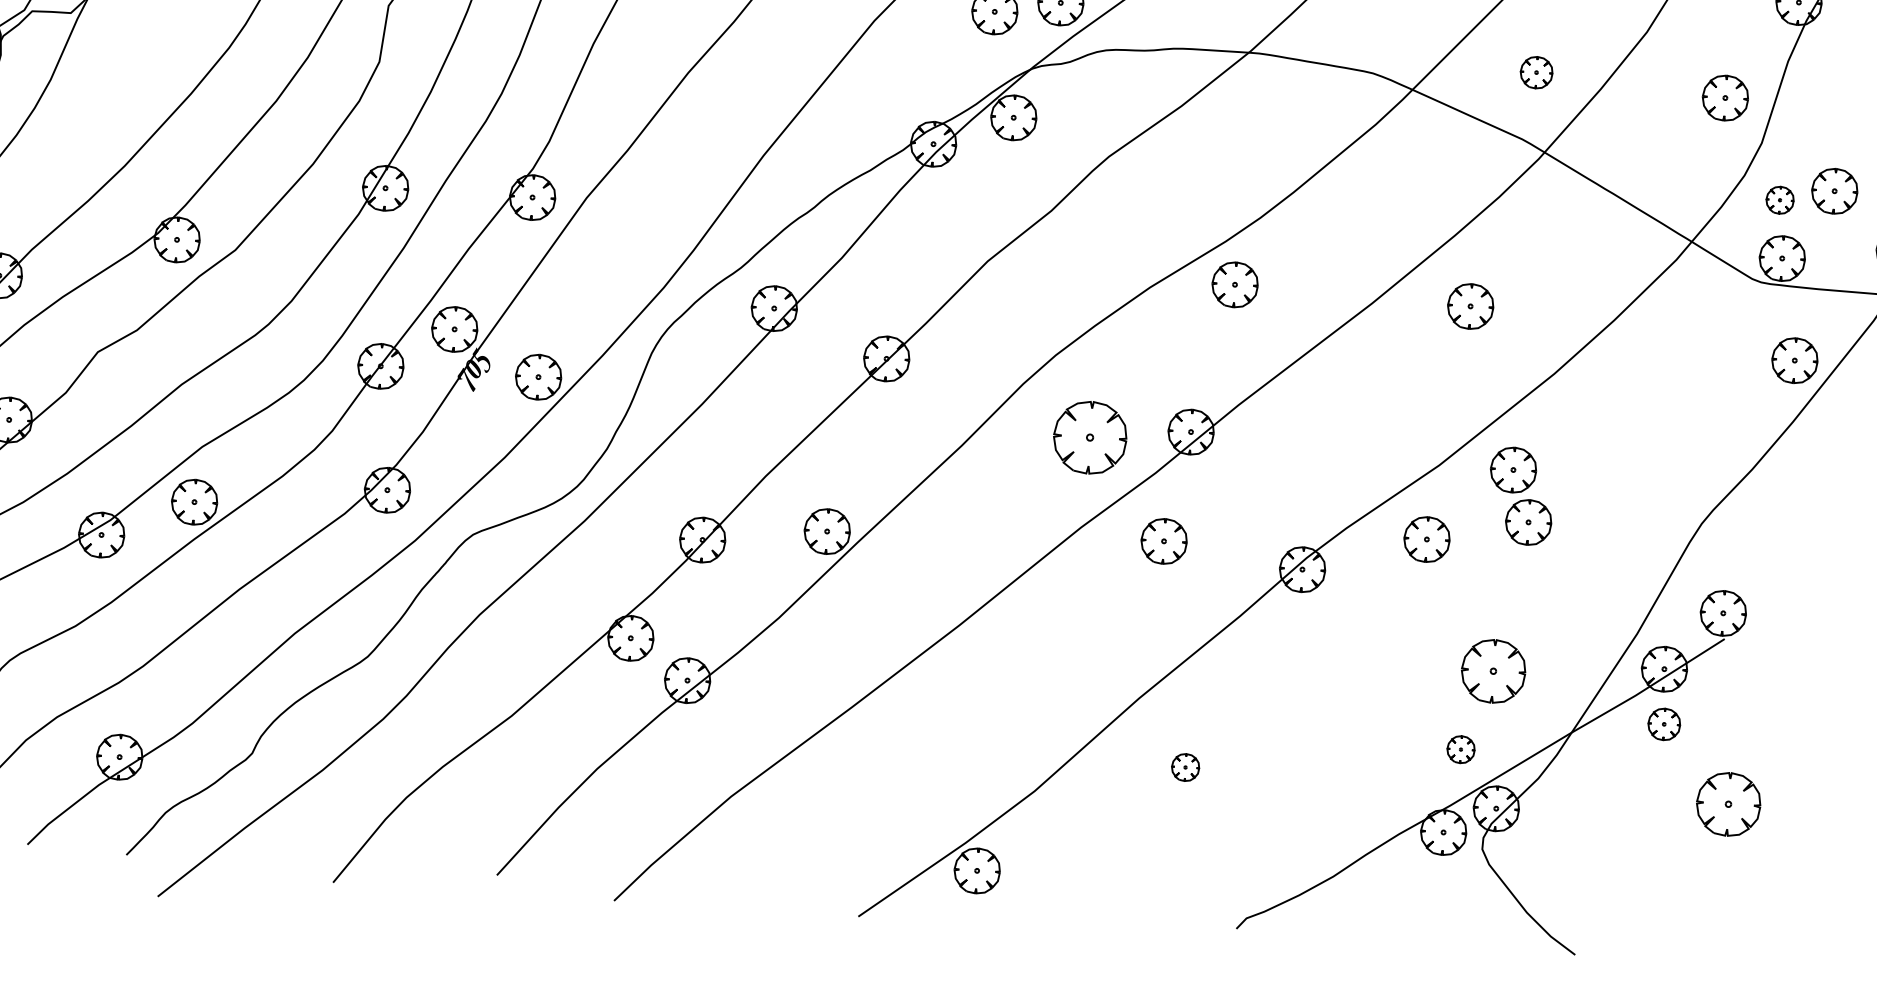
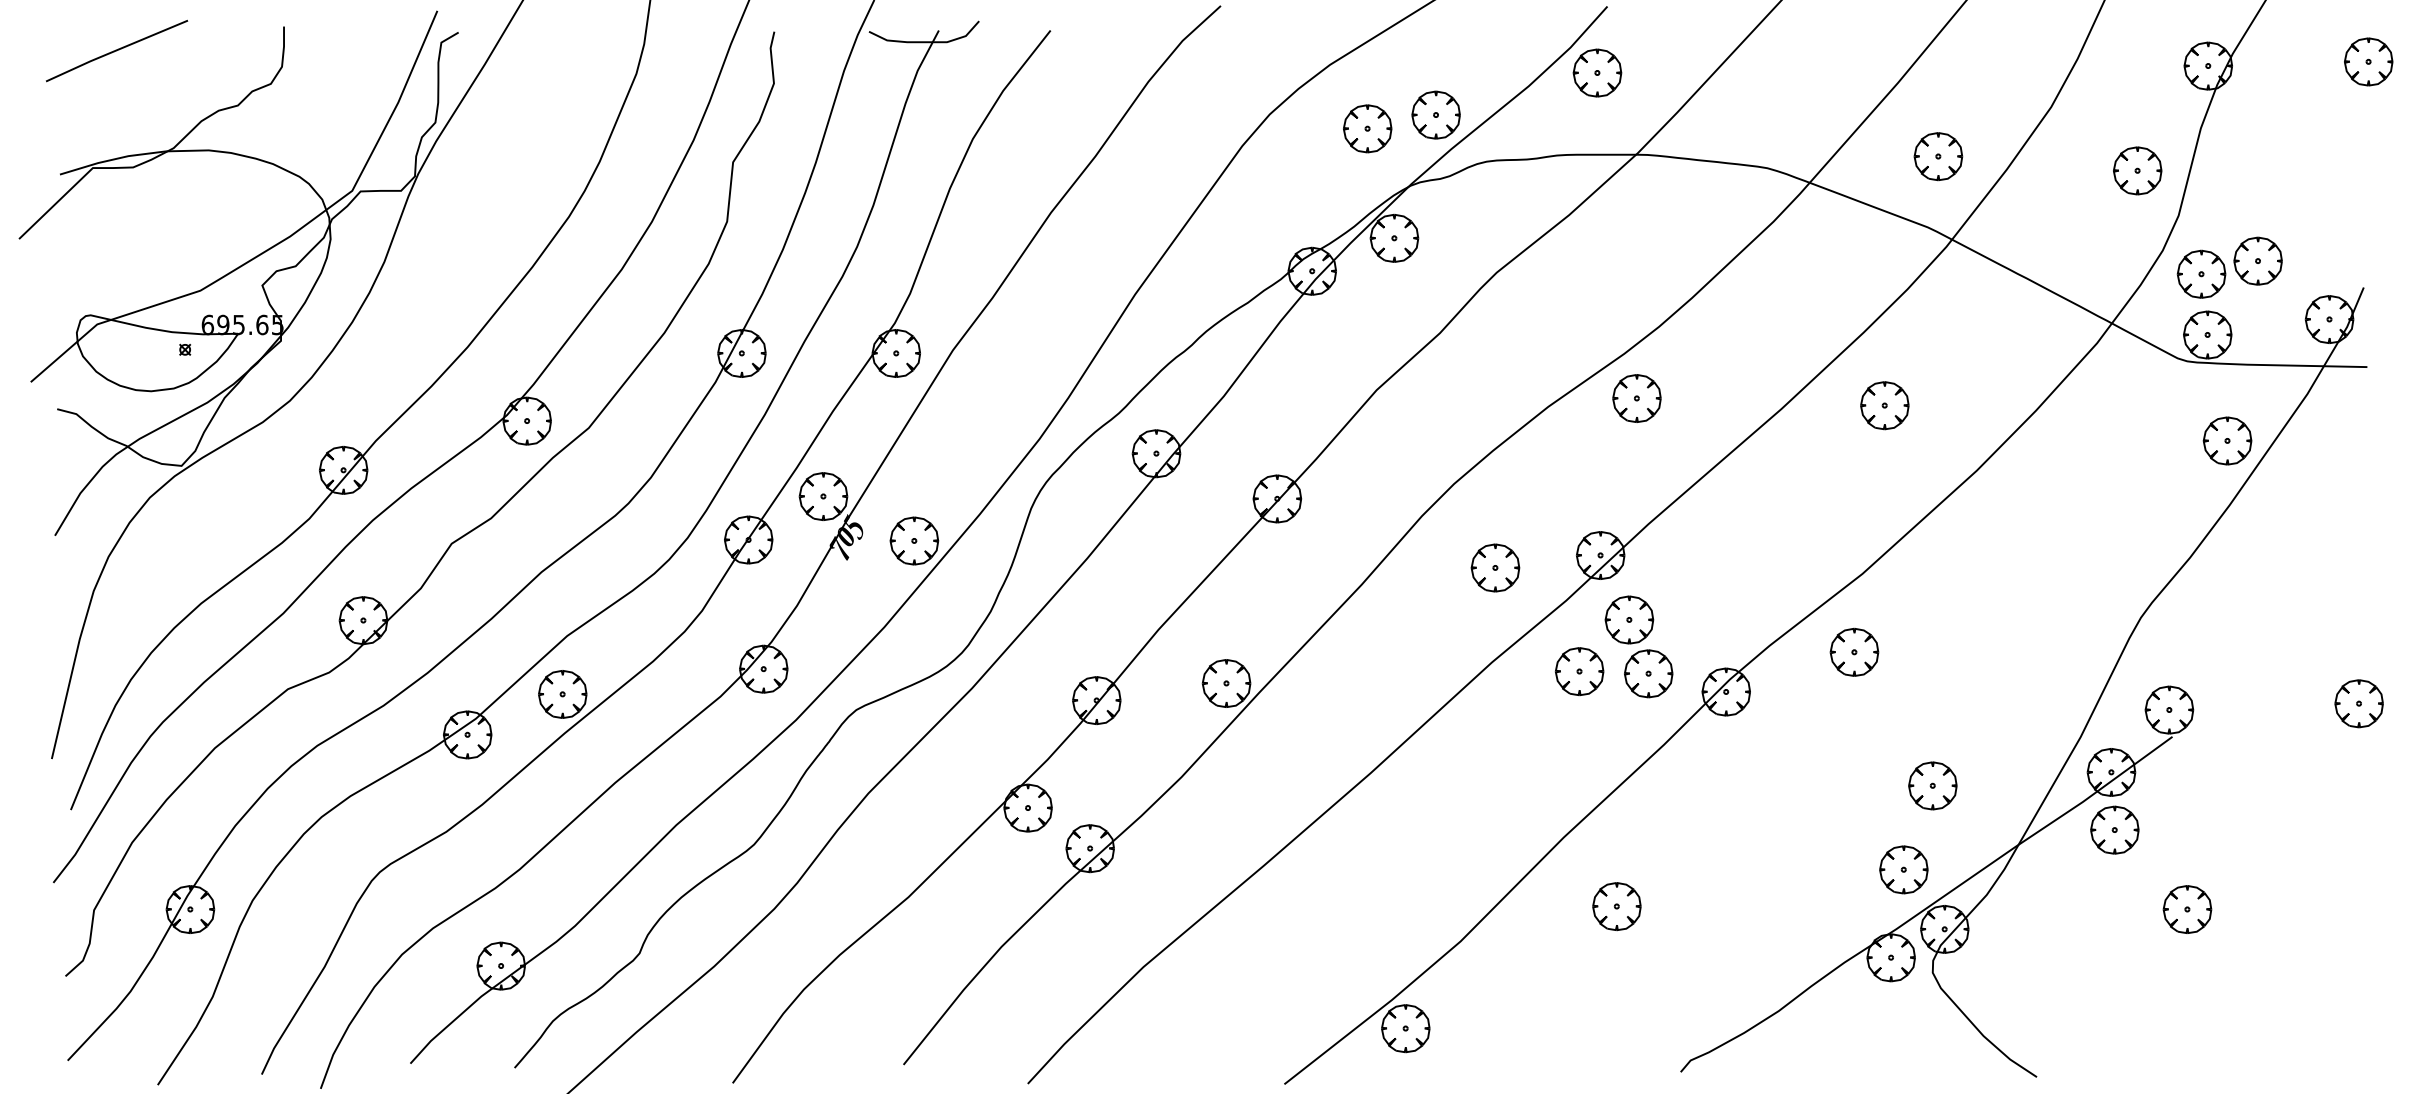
part: (1536, 72) -> (1938, 156), size x1.43
part: (1780, 199) -> (2201, 273), size x1.67
part: (1090, 437) -> (1495, 567), size x0.62
part: (1520, 495) -> (1638, 646), moved
part: (1493, 671) -> (1932, 785), size x0.71
part: (1663, 723) -> (2114, 829), size x1.43
part: (1460, 749) -> (1903, 869), size x1.67
part: (1185, 767) -> (1616, 906), size x1.67
part: (1728, 804) -> (2187, 909), size x0.71

